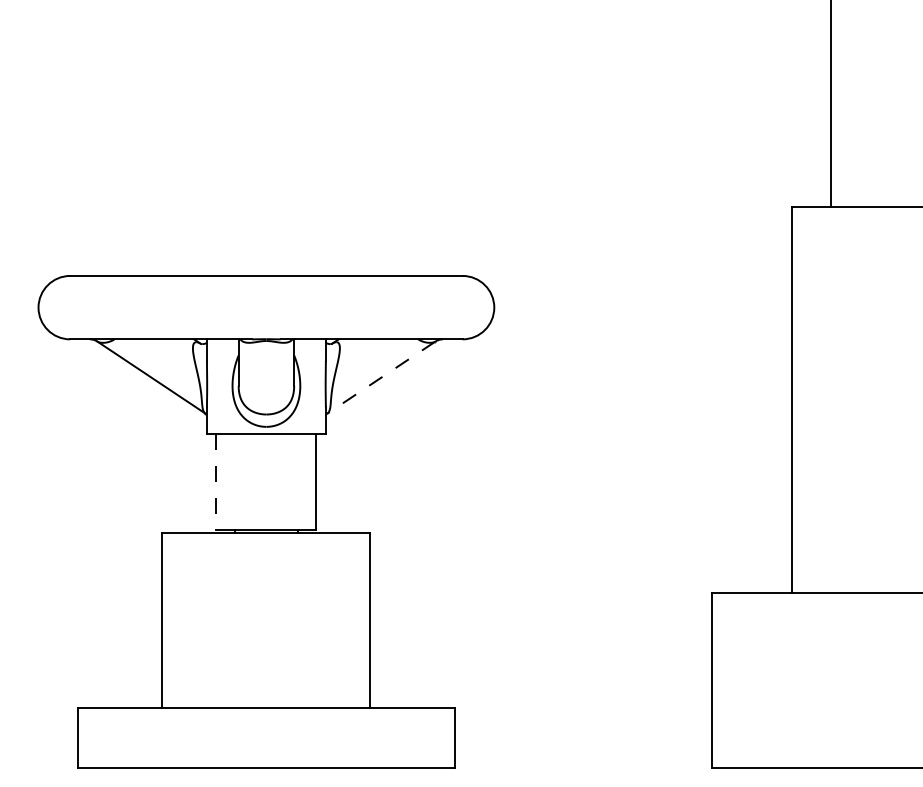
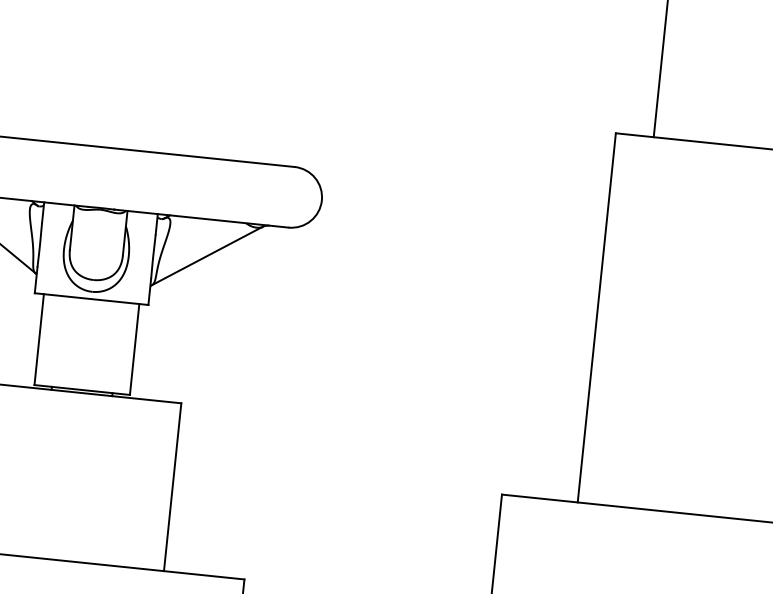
line: (381, 377) -> (207, 256), dashed -> solid
line: (216, 482) -> (39, 340), dashed -> solid

